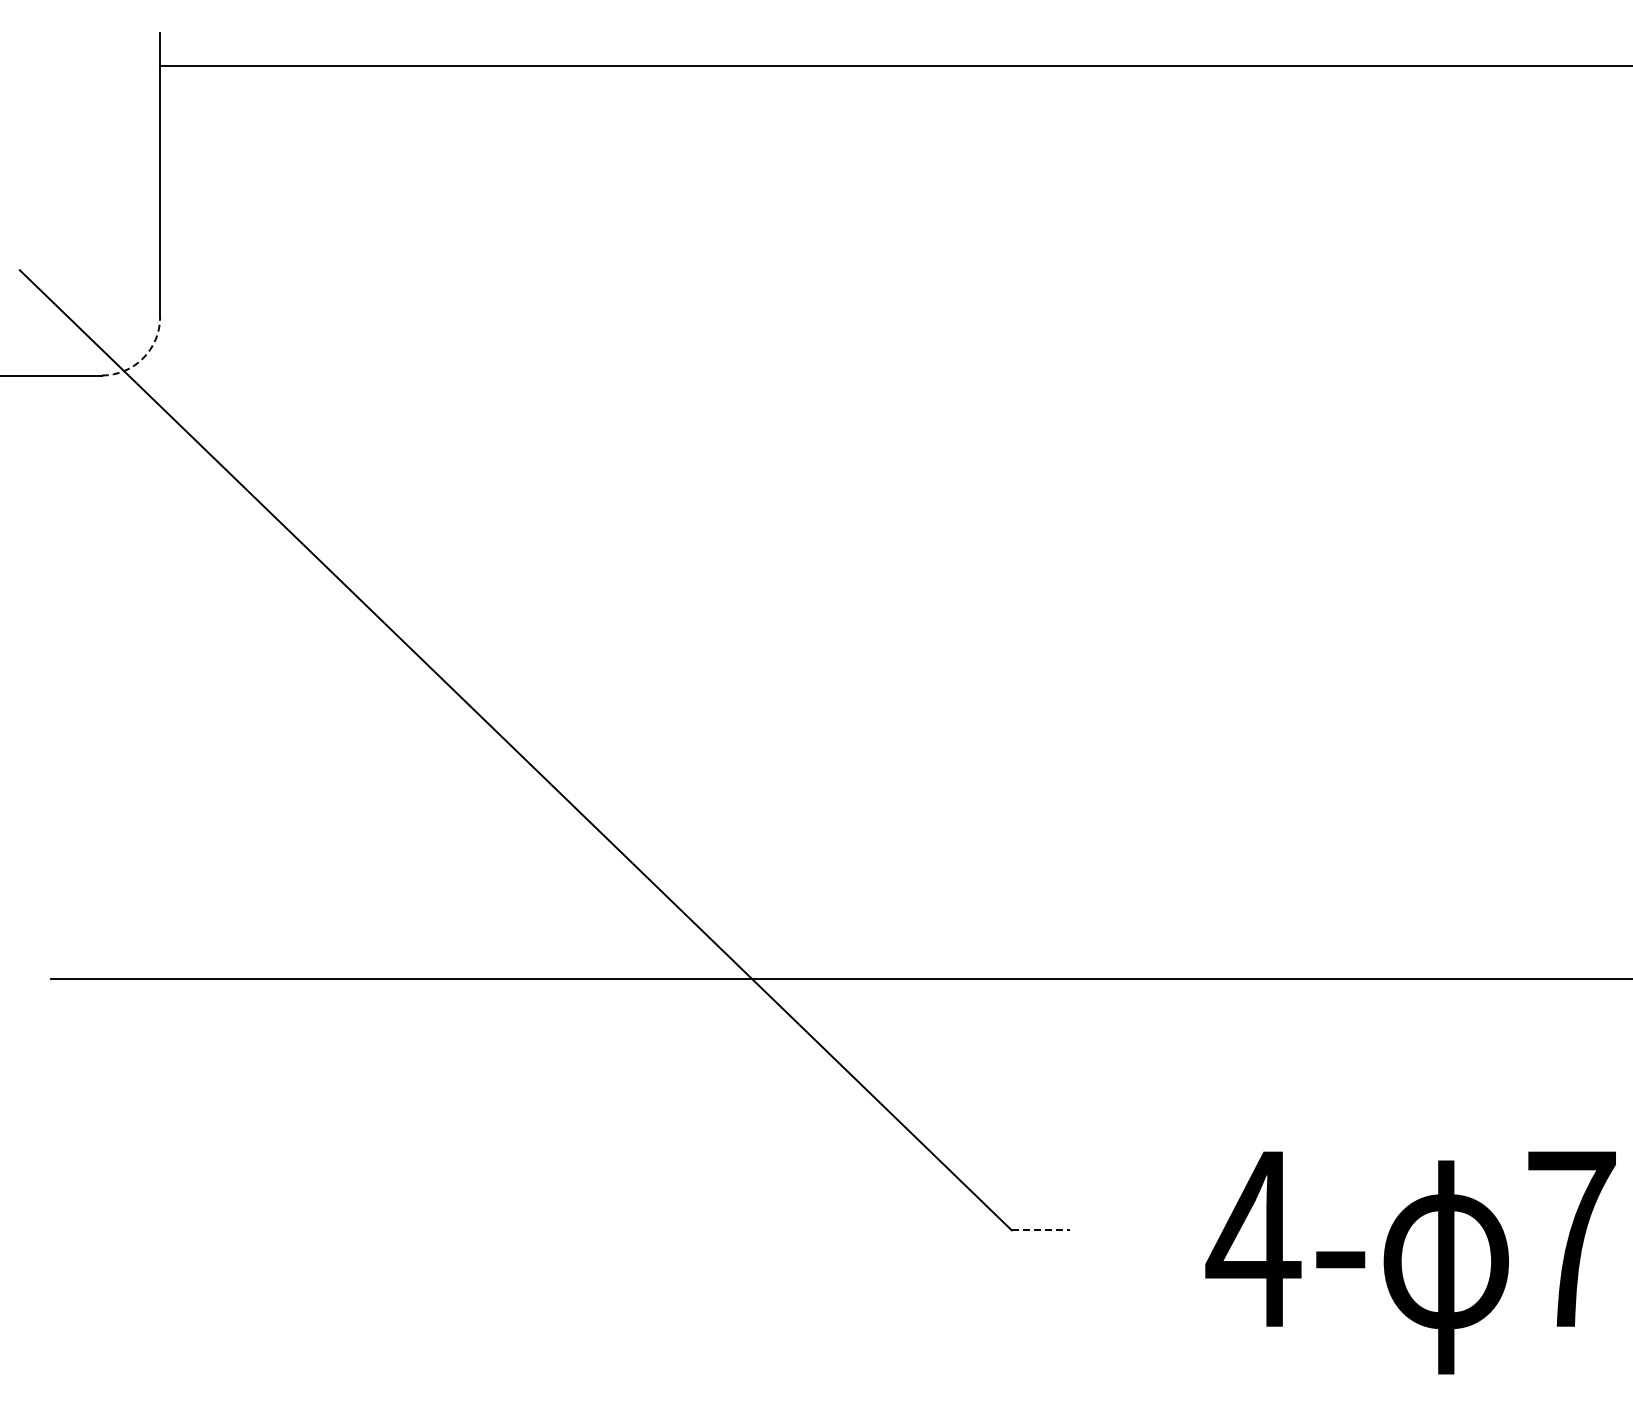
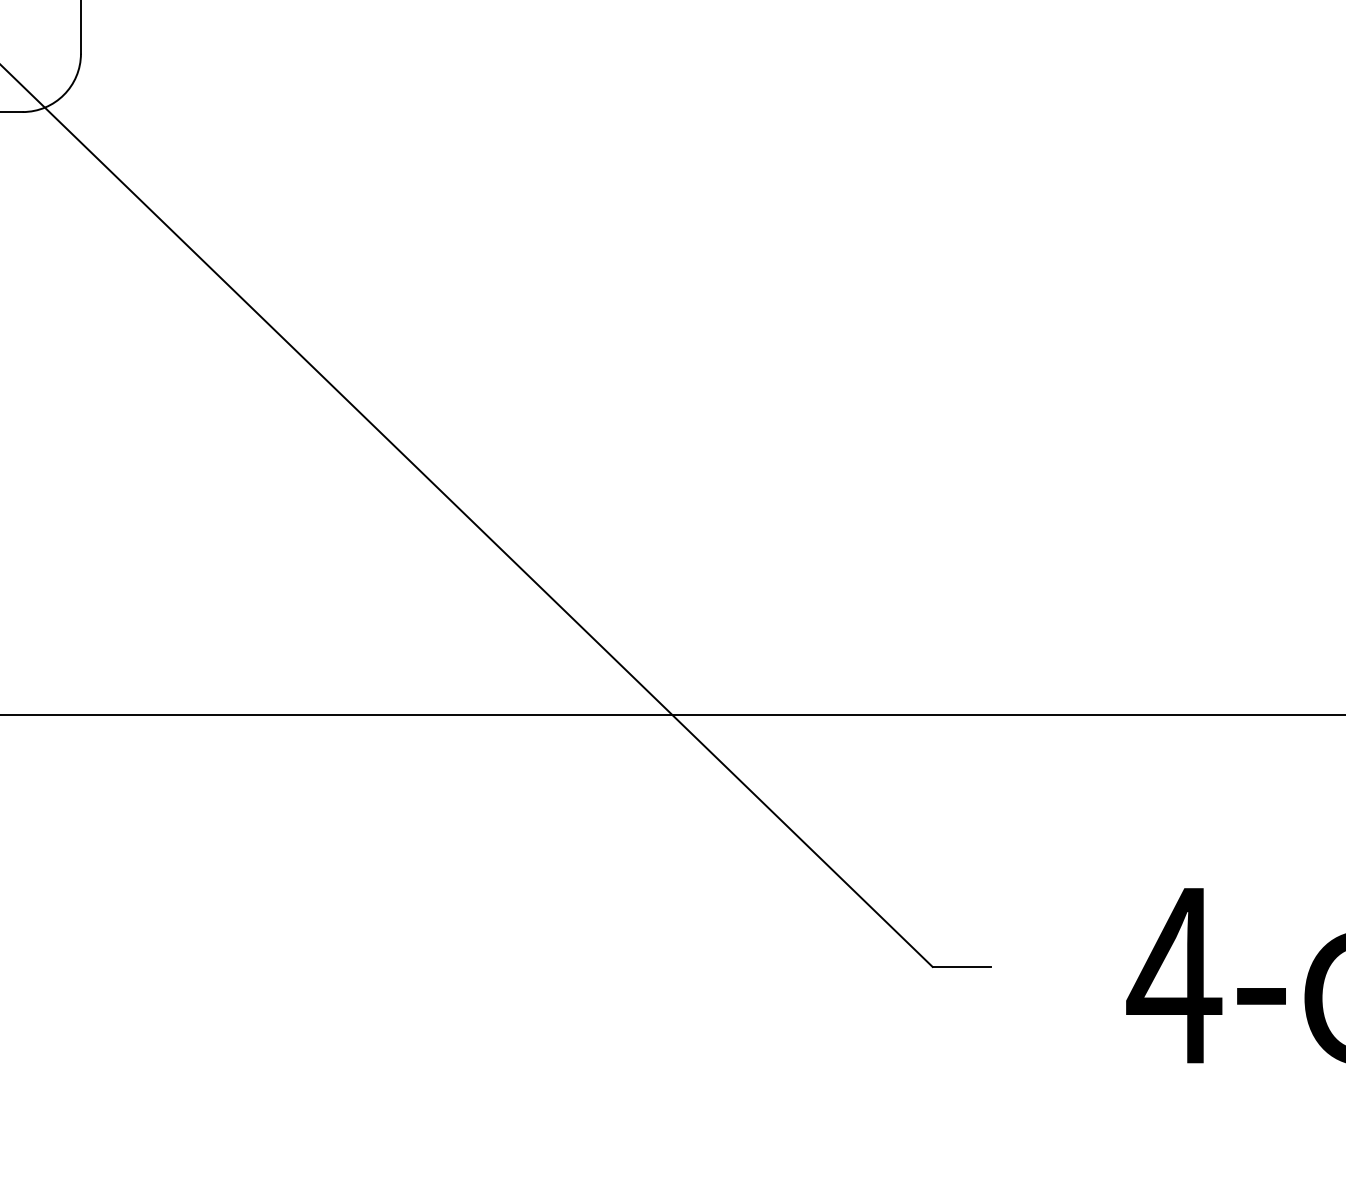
arc: (143, 358) -> (64, 95), dashed -> solid
line: (1041, 1230) -> (962, 967), dashed -> solid

